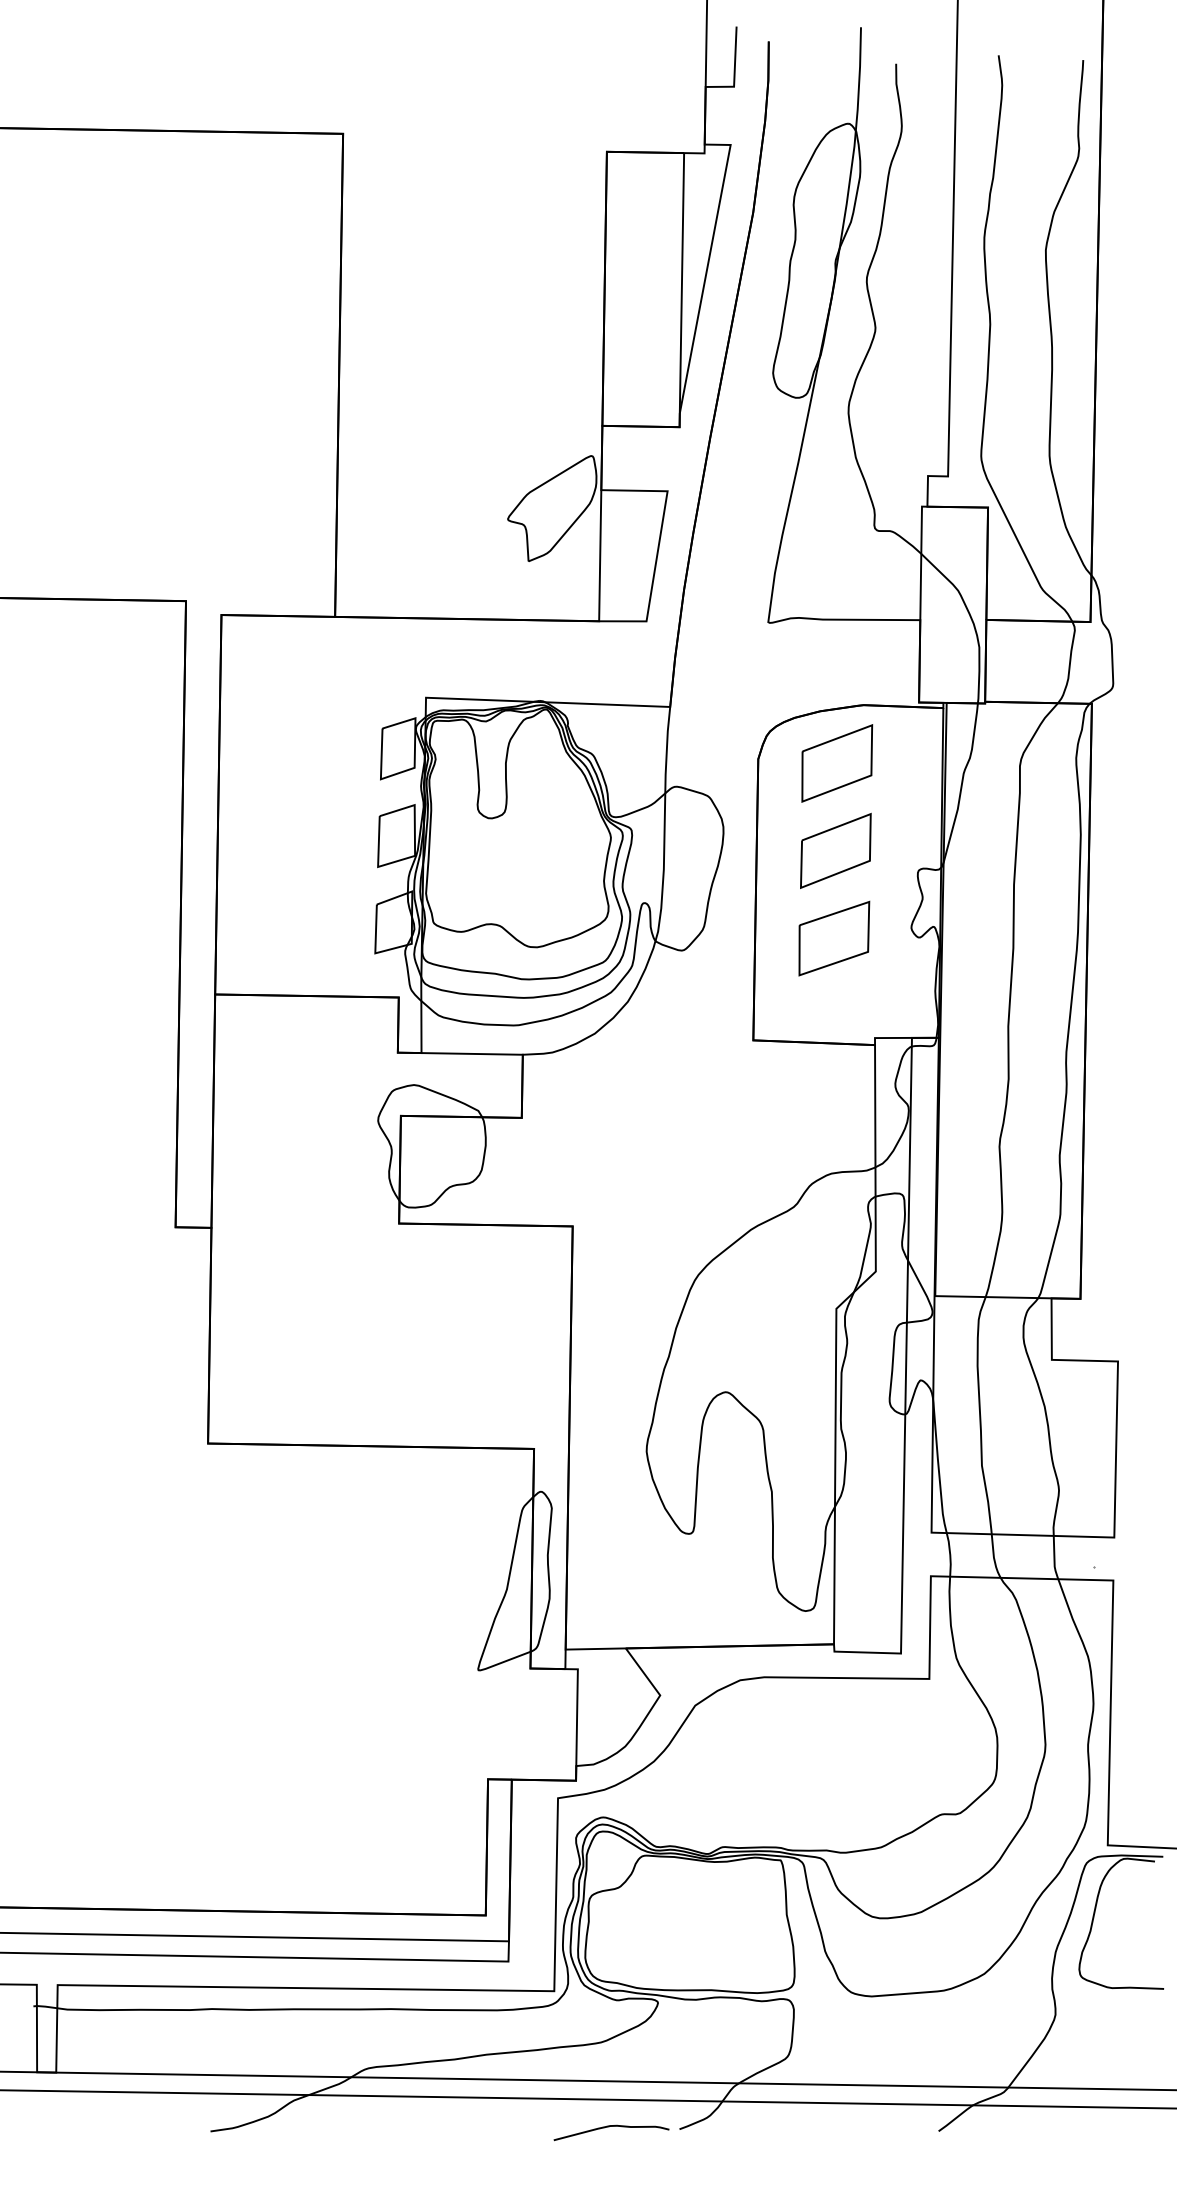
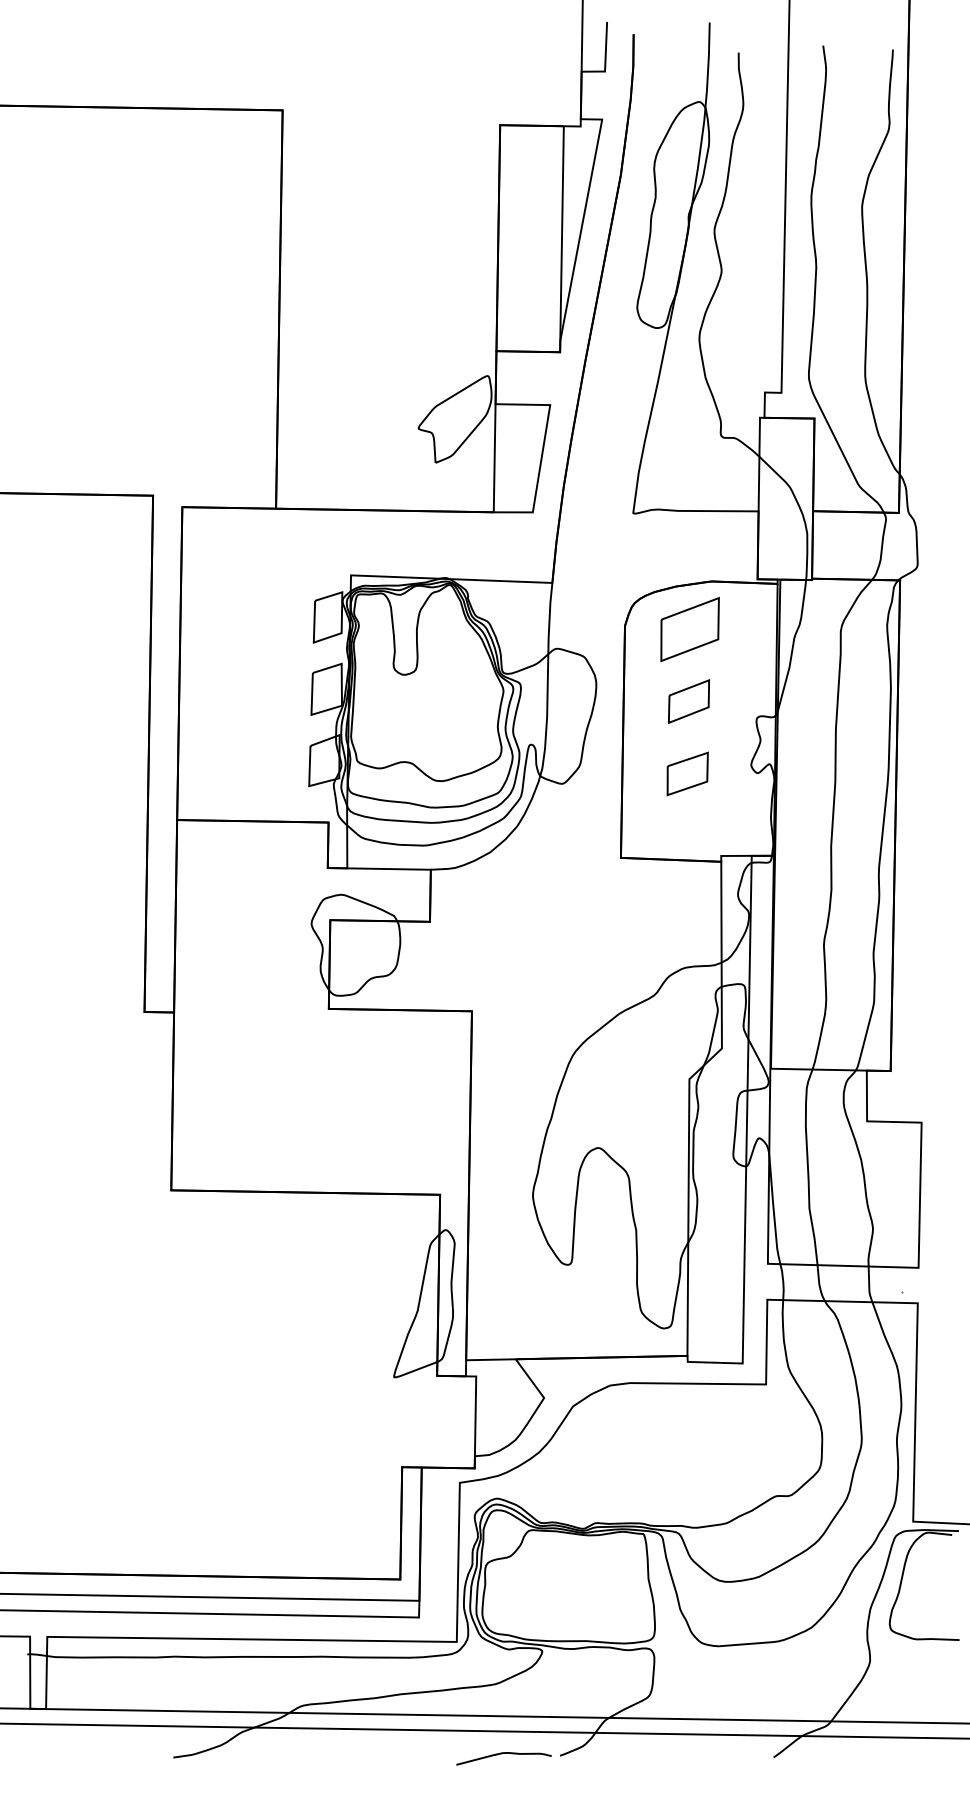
part: (835, 850) -> (688, 701), size x0.7
part: (834, 938) -> (687, 773), size x0.7

